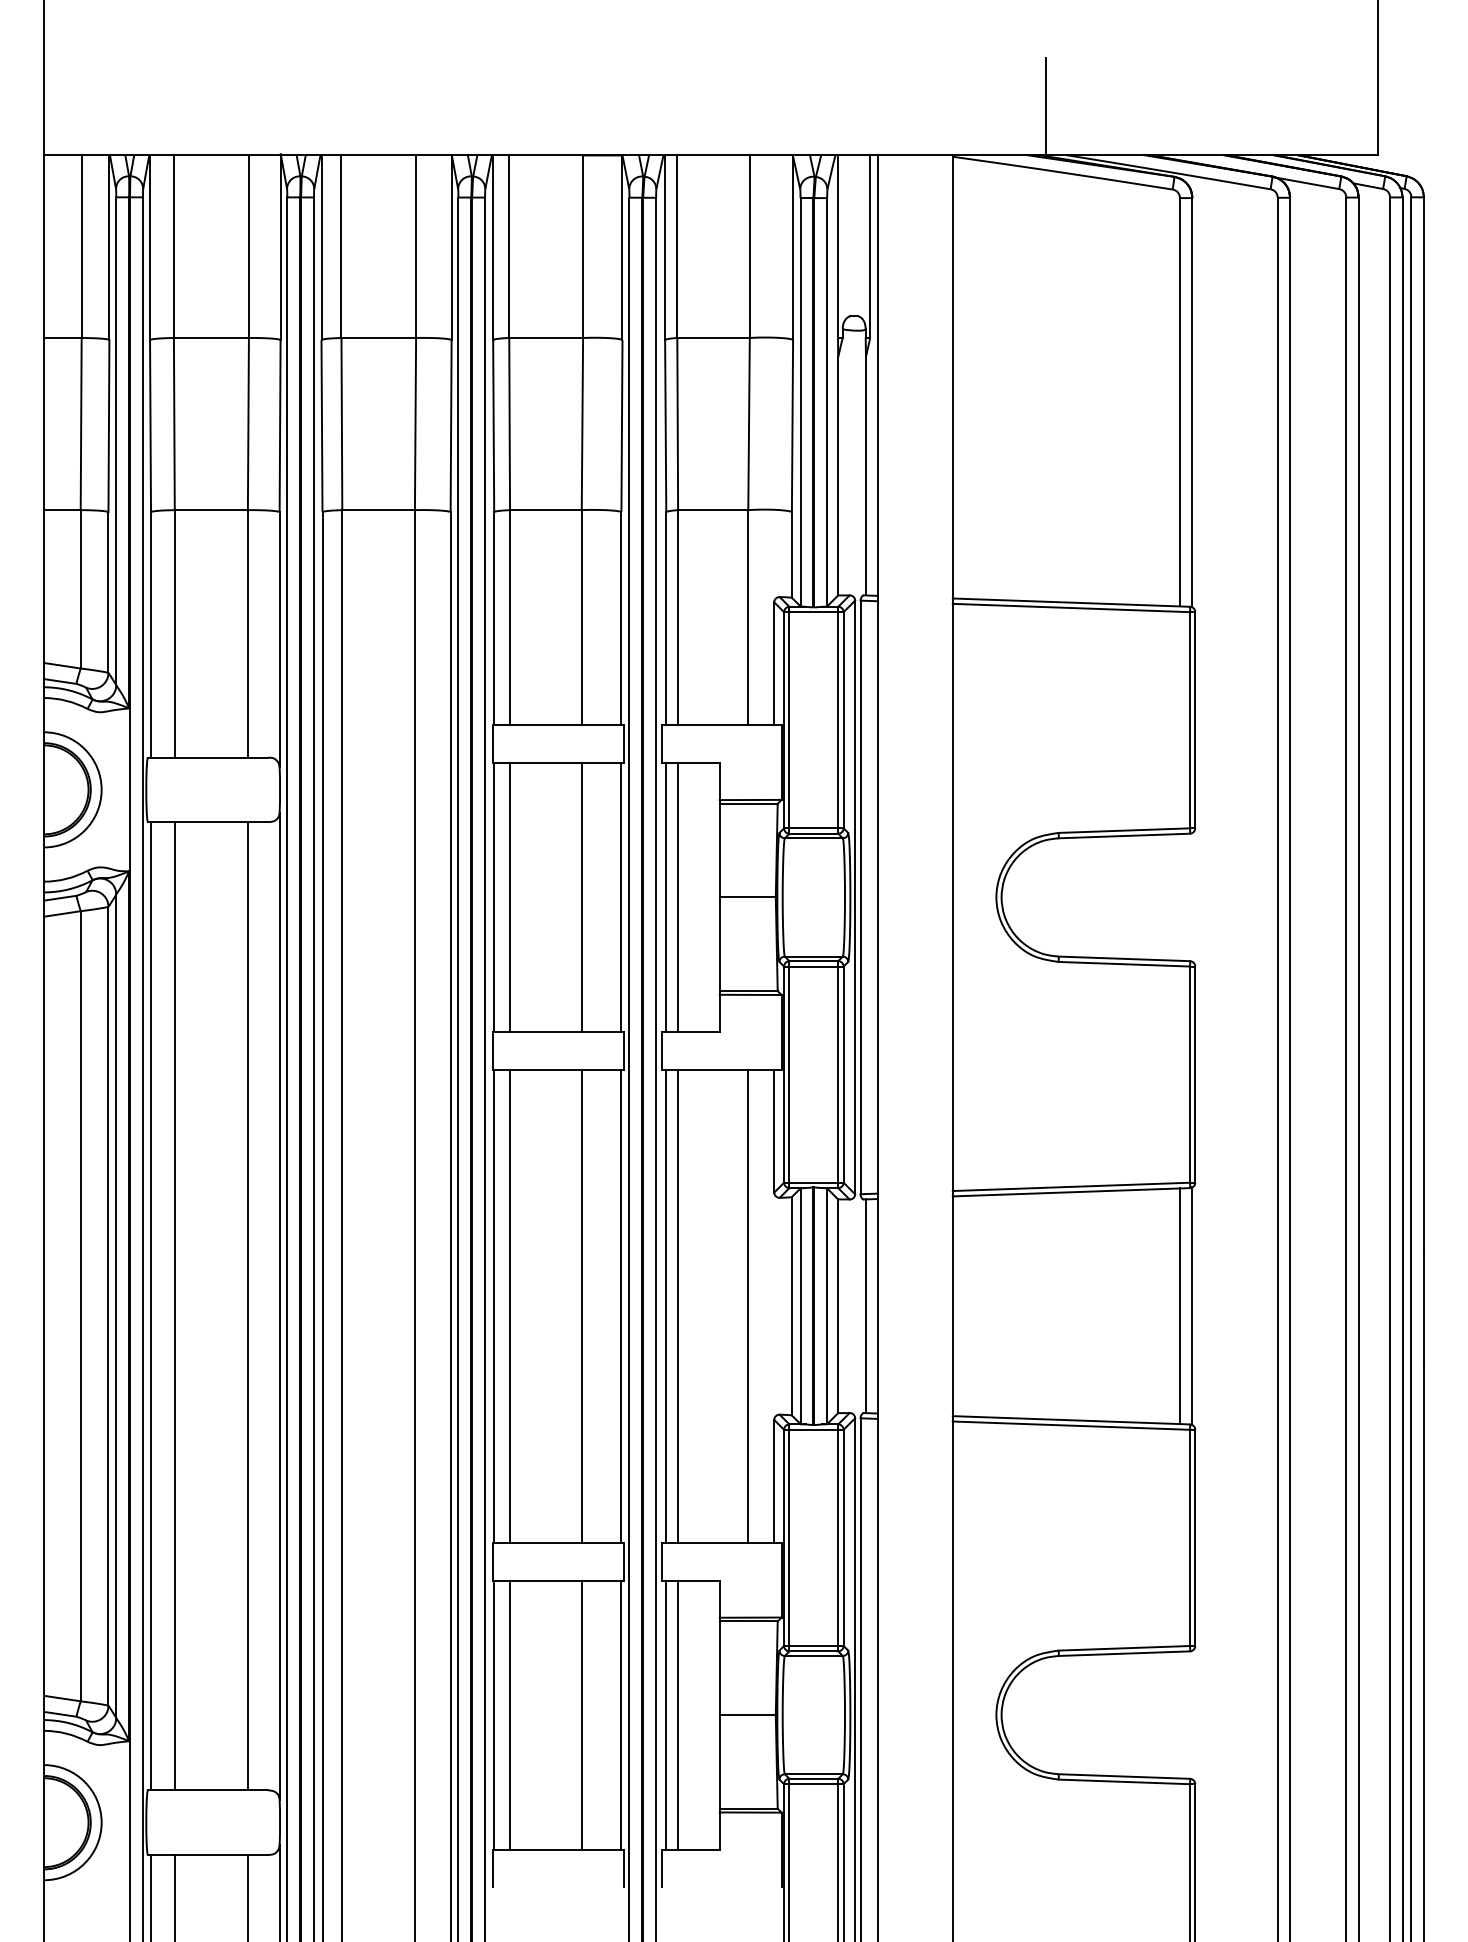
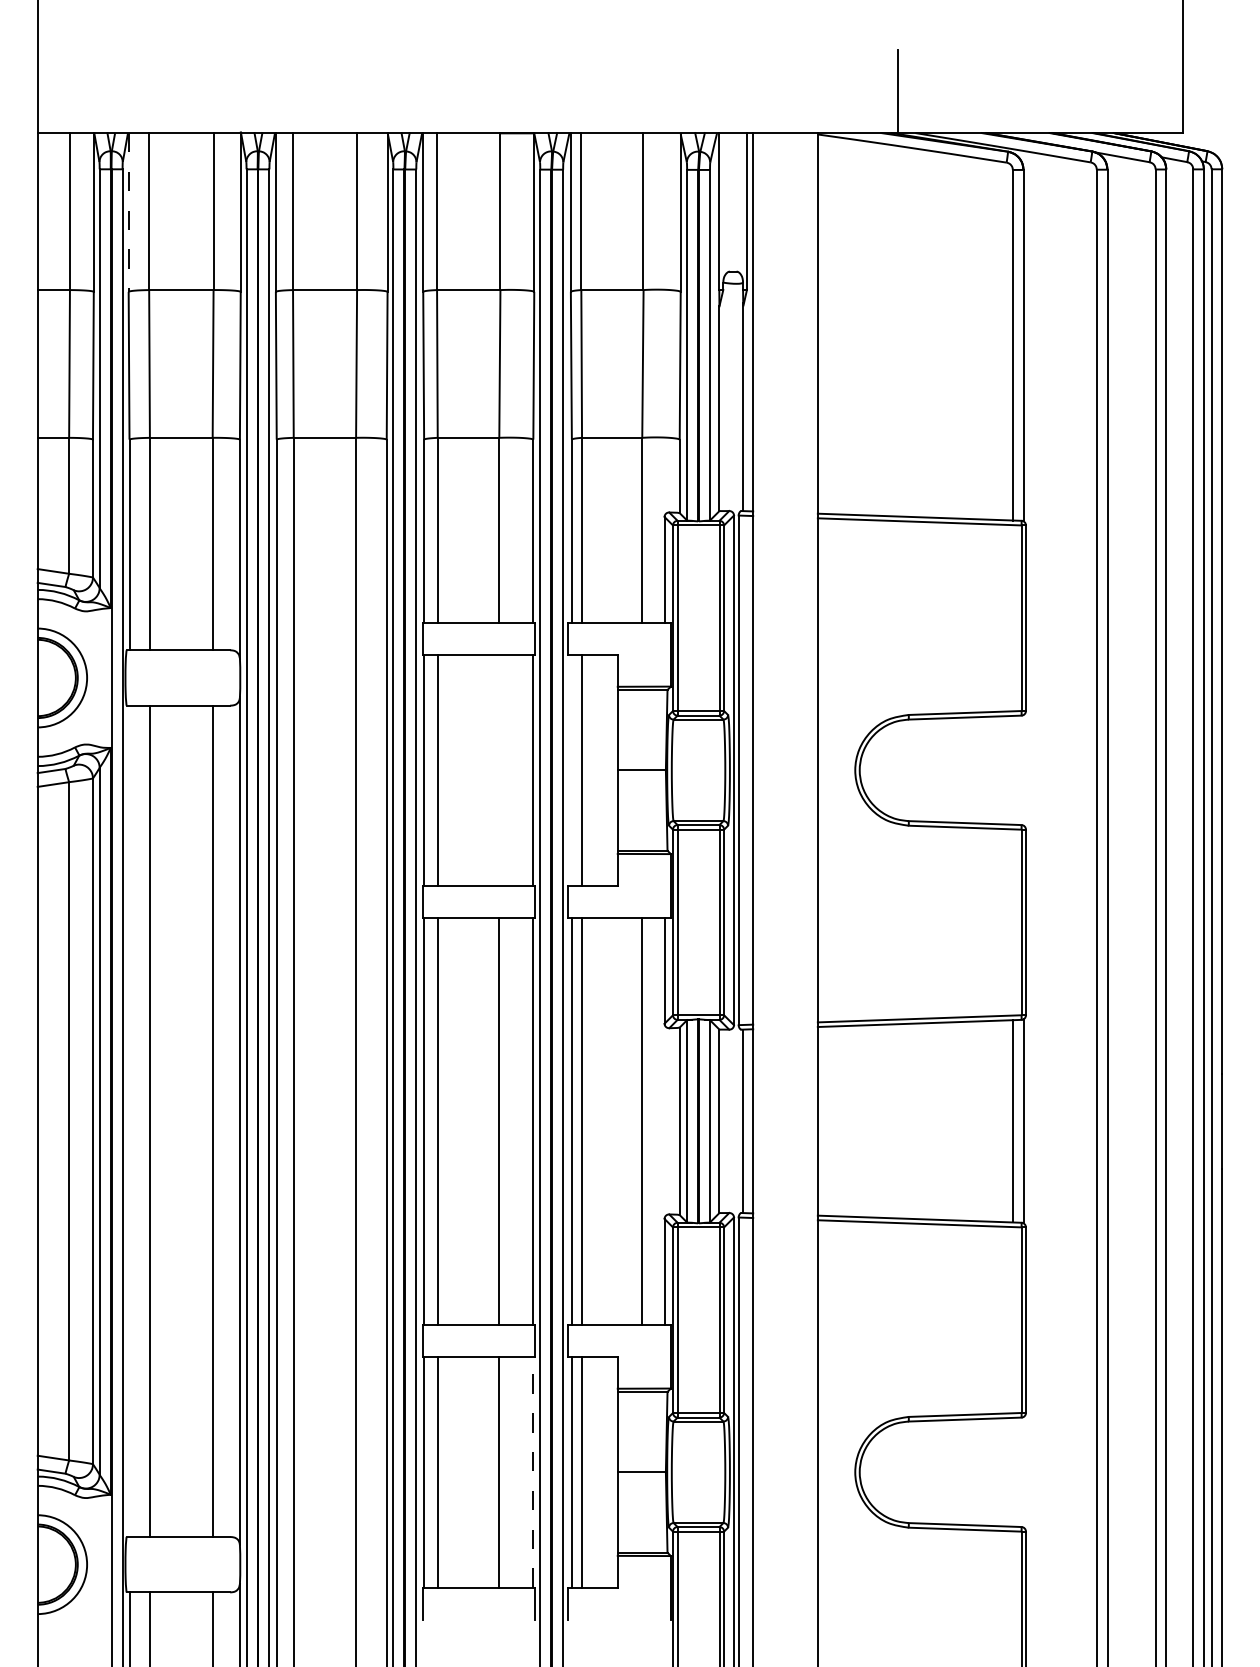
line: (150, 248) -> (129, 213), solid -> dashed
line: (581, 896) -> (499, 769), removed
line: (666, 896) -> (572, 769), removed
line: (151, 1306) -> (129, 1121), removed
line: (621, 1714) -> (533, 1471), solid -> dashed

